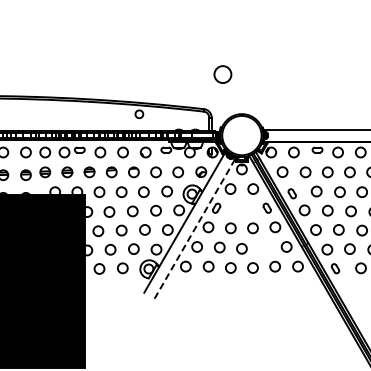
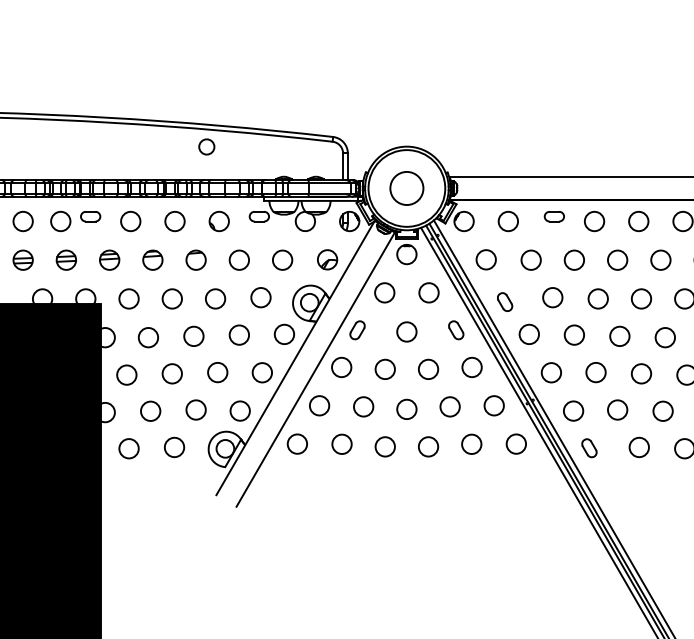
circle: (222, 74) -> (406, 188), moved
circle: (241, 208) -> (406, 330), added
line: (195, 228) -> (316, 369), dashed -> solid
circle: (263, 247) -> (448, 406), added

